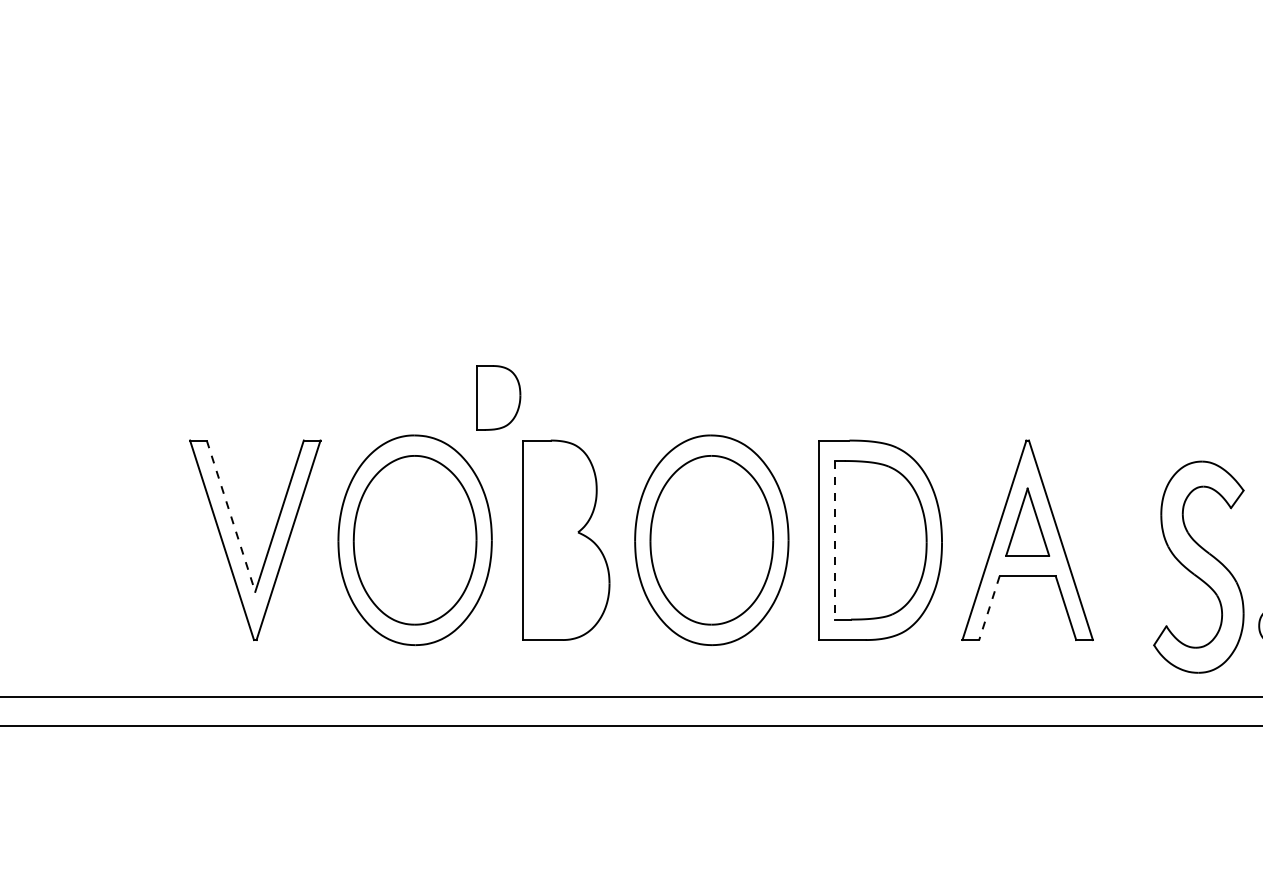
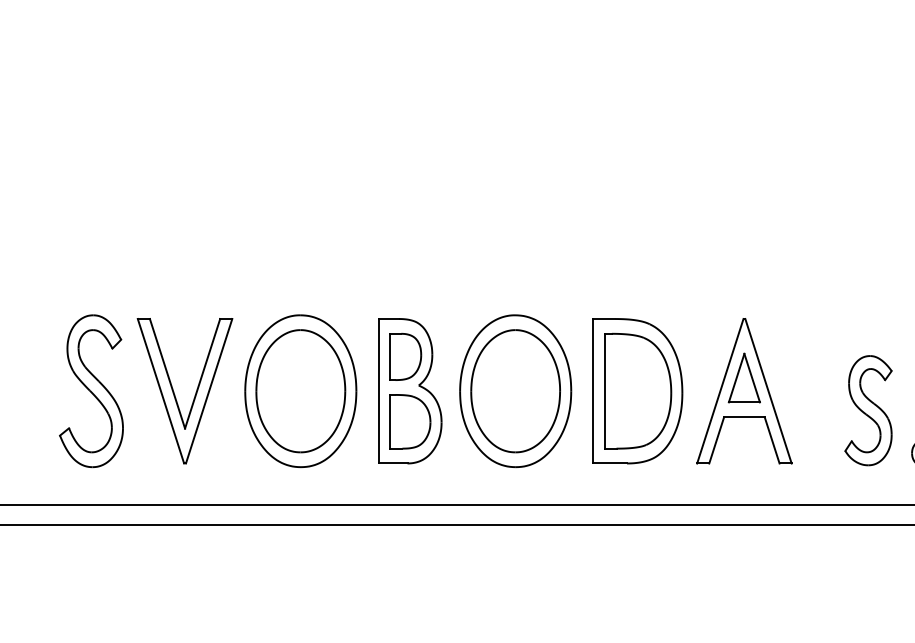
part: (498, 397) -> (405, 356), moved
line: (231, 516) -> (167, 374), dashed -> solid
part: (125, 539) -> (91, 390), added
line: (834, 540) -> (604, 391), dashed -> solid
part: (1199, 566) -> (868, 410), size x0.71
part: (566, 582) -> (410, 421), added
line: (989, 608) -> (716, 440), dashed -> solid

